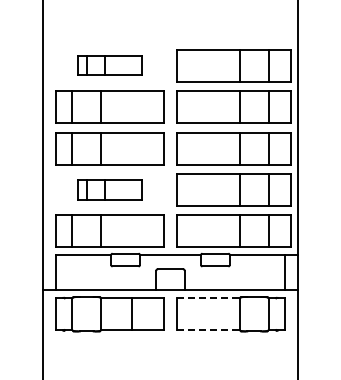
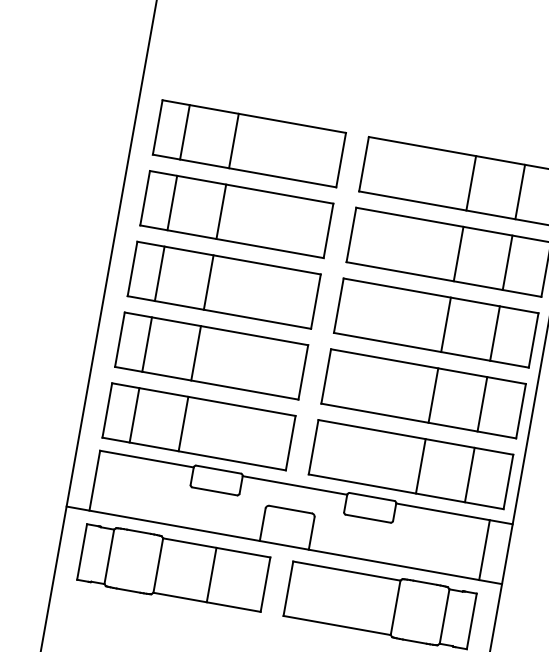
part: (109, 65) -> (248, 143), size x1.67
part: (109, 189) -> (210, 355), size x1.67
line: (209, 298) -> (348, 571), dashed -> solid
line: (209, 330) -> (338, 626), dashed -> solid

